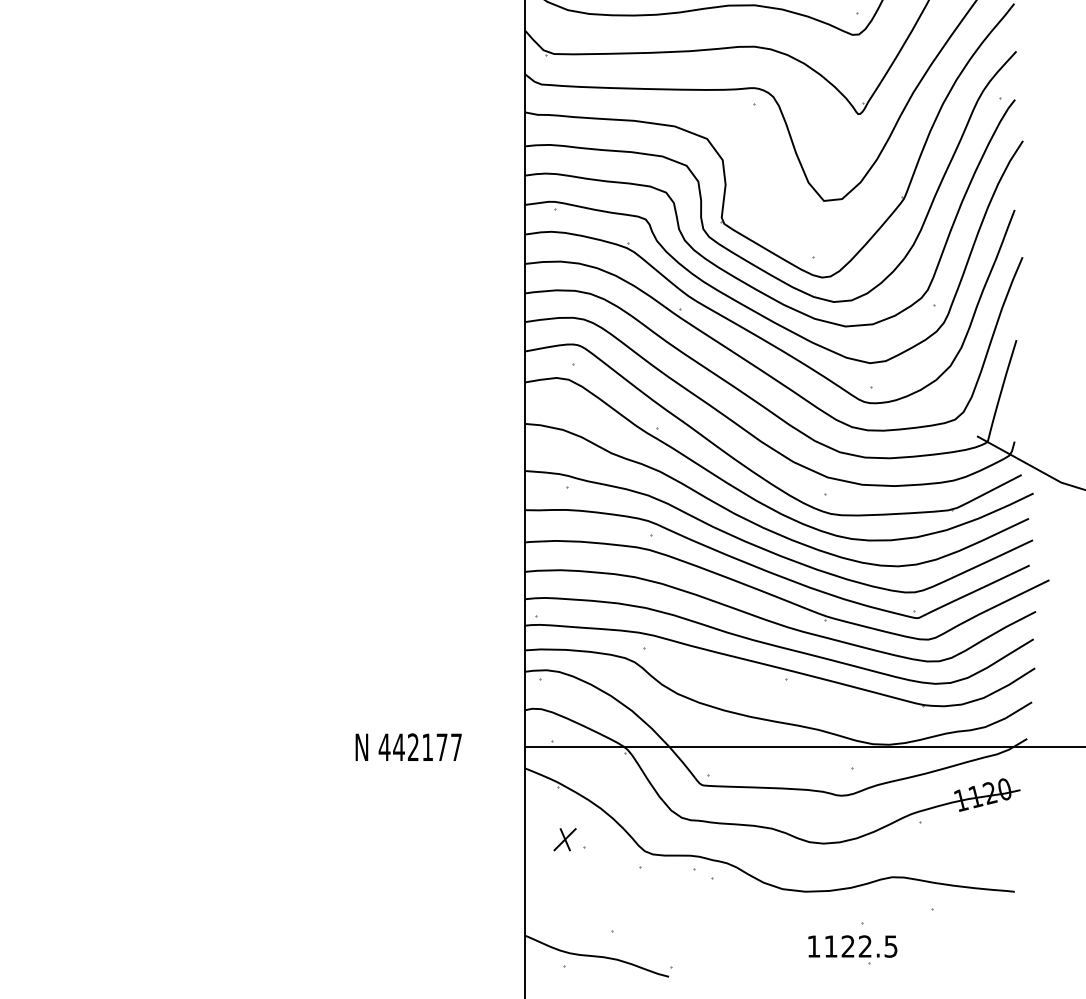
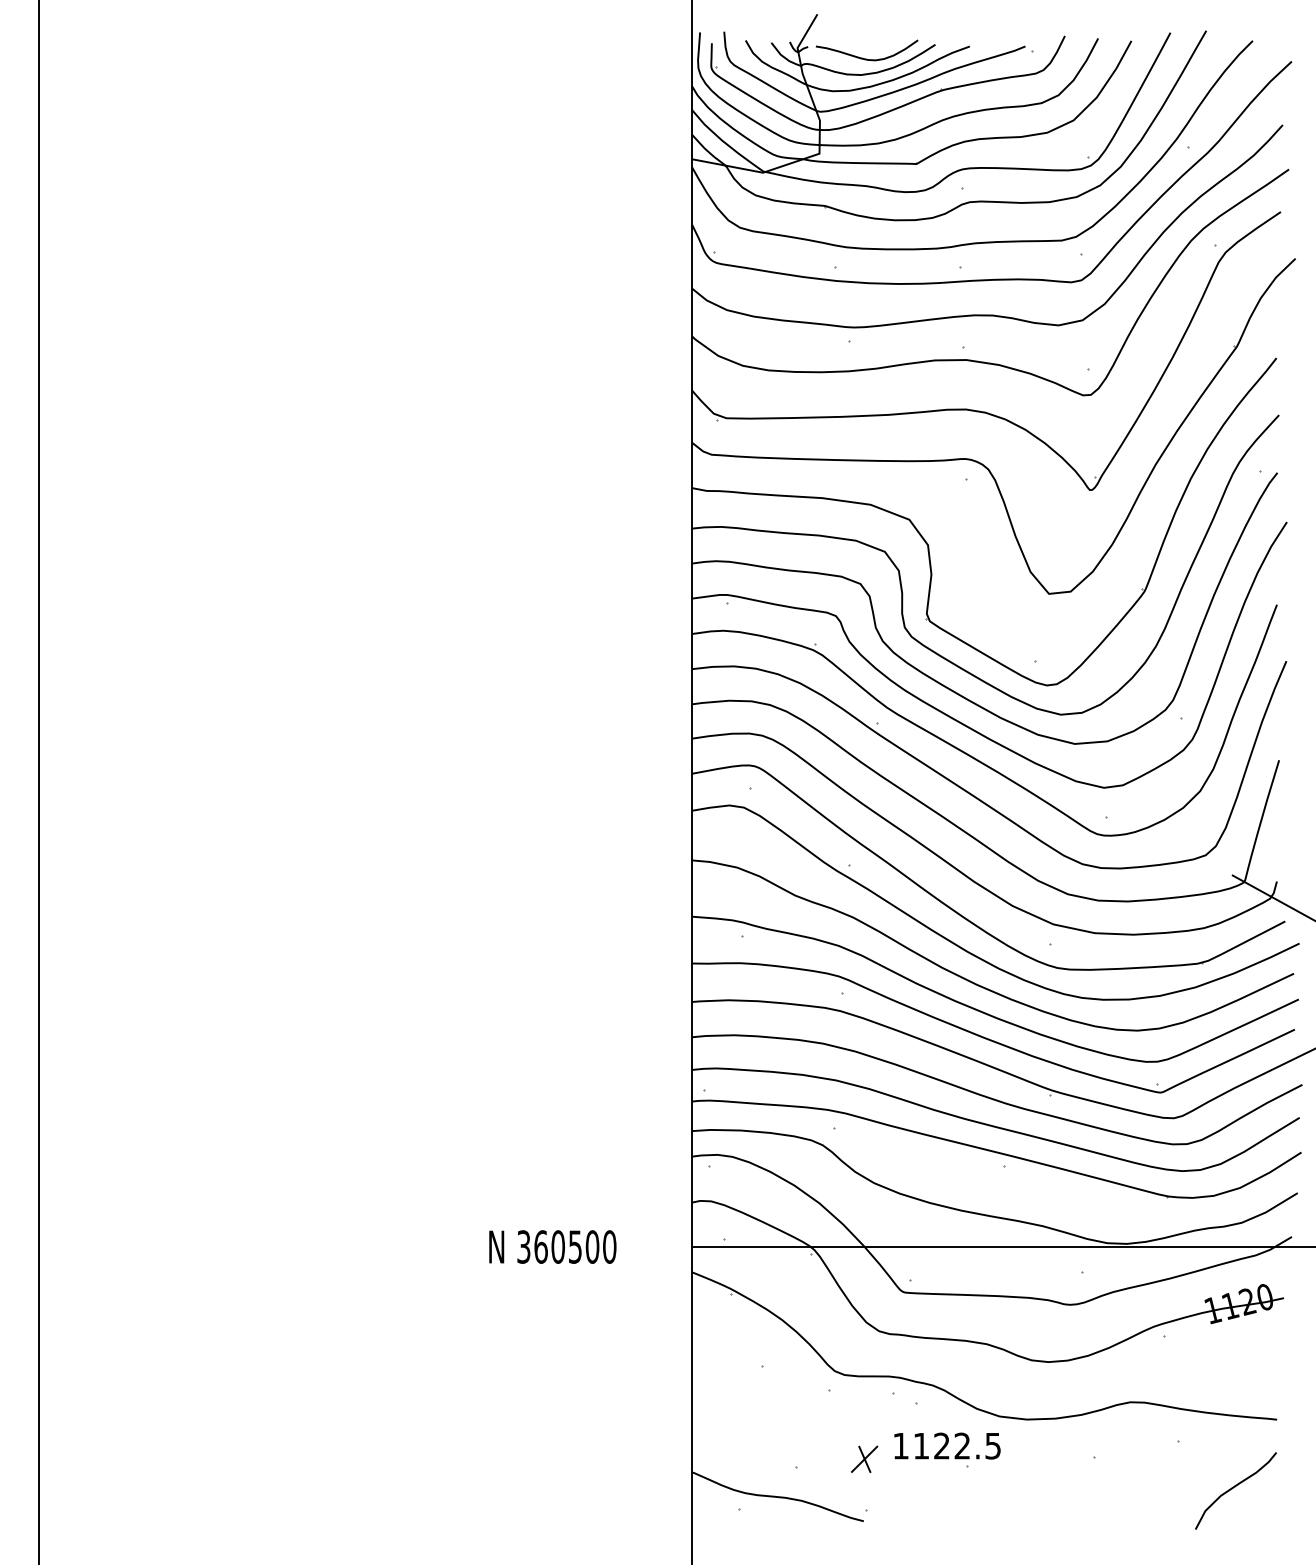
text: (420, 746) -> (566, 1246), 442177 -> 360500
part: (565, 838) -> (864, 1458), moved
part: (852, 949) -> (947, 1449), moved
curve: (978, 949) -> (1233, 1488), added

